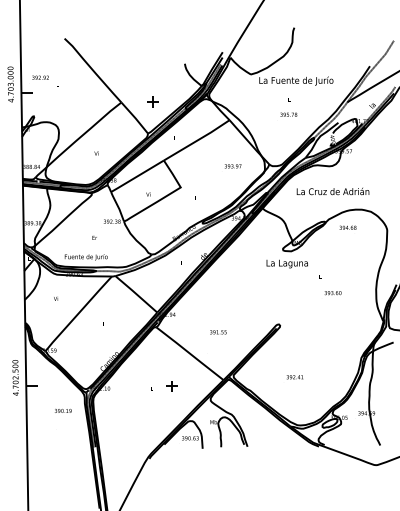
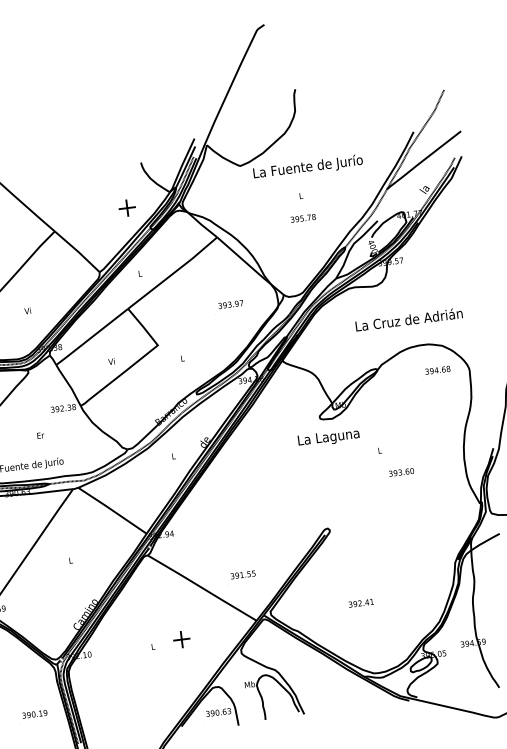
part: (152, 101) -> (126, 207), moved
text: (332, 191) -> (408, 319), moved
text: (347, 227) -> (437, 369), moved
text: (218, 332) -> (243, 575), moved
text: (63, 410) -> (35, 713), moved

